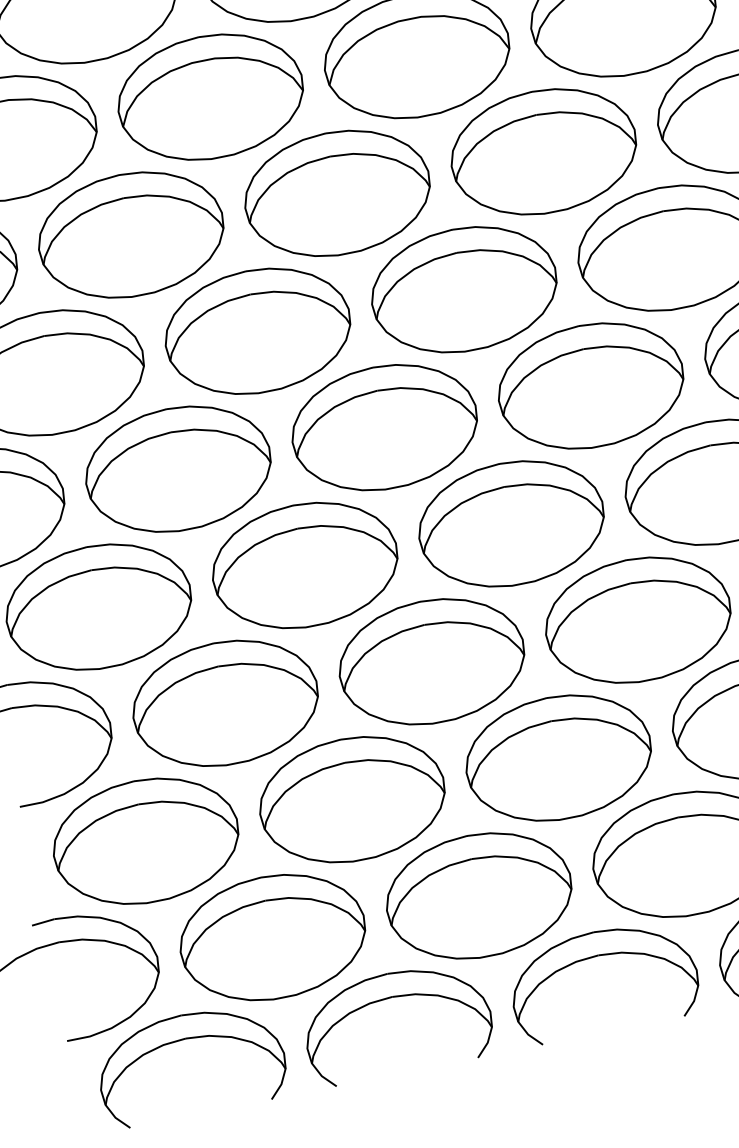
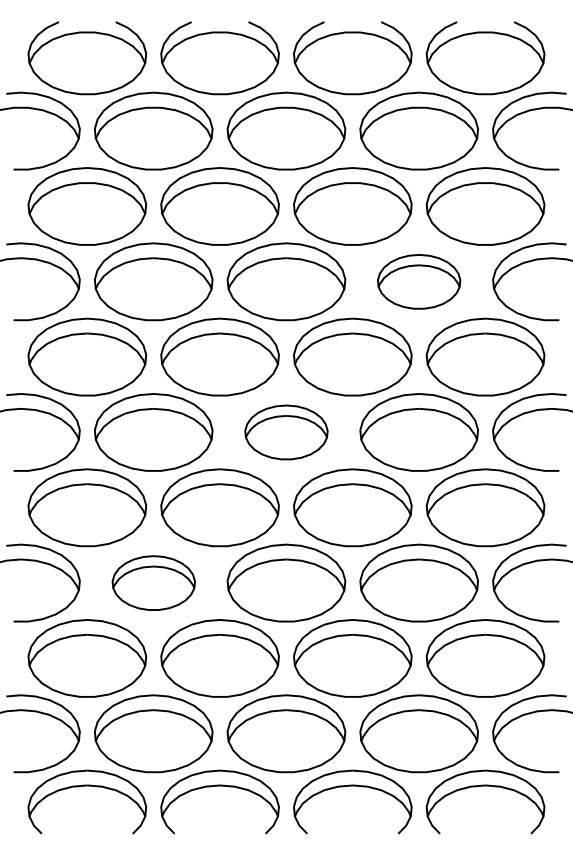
part: (542, 151) -> (418, 281), size x0.7
part: (384, 427) -> (286, 432), size x0.7
part: (225, 702) -> (153, 582), size x0.7

